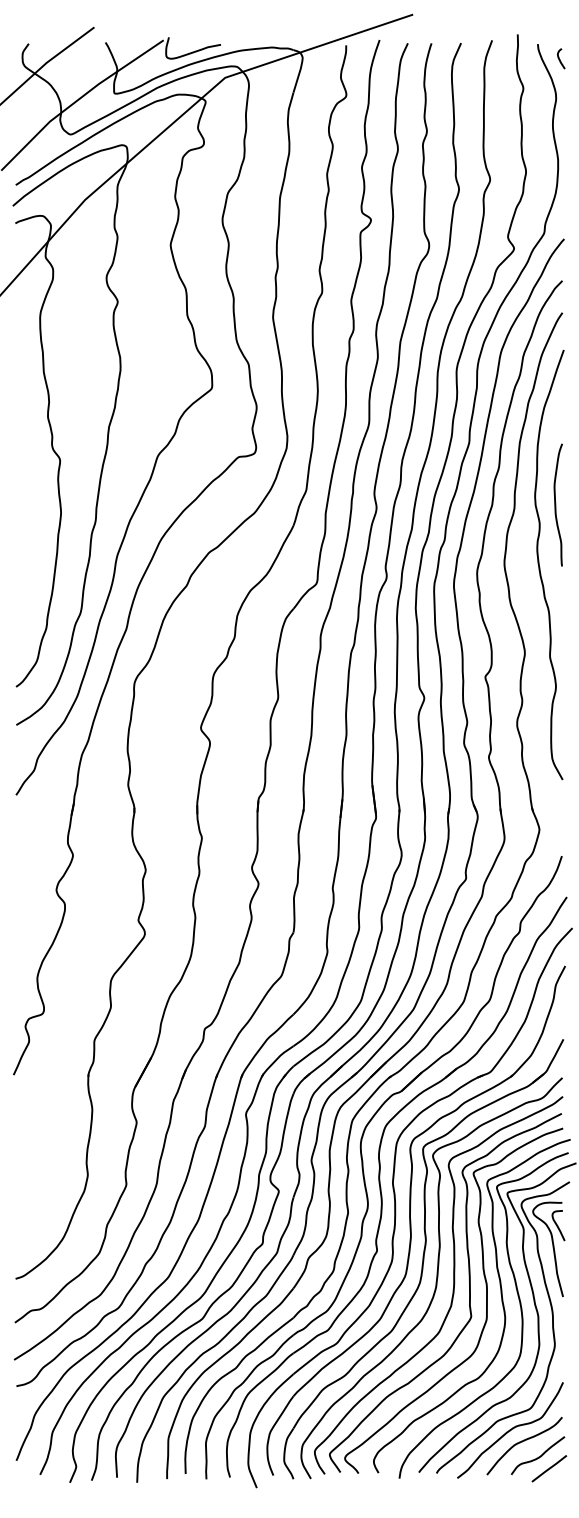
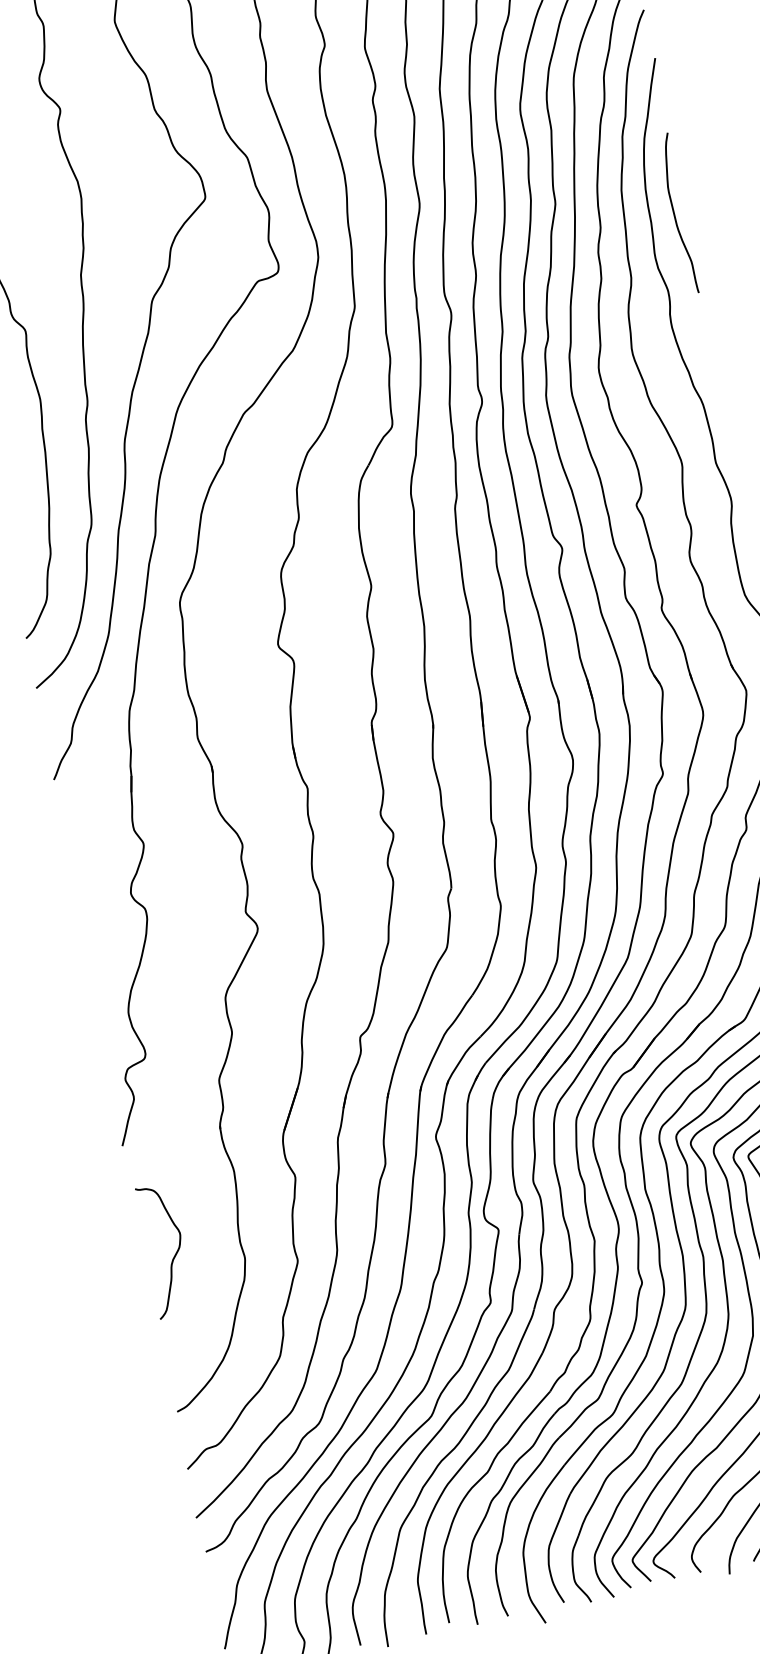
curve: (556, 504) -> (675, 213), moved
curve: (35, 1163) -> (173, 1256), added

